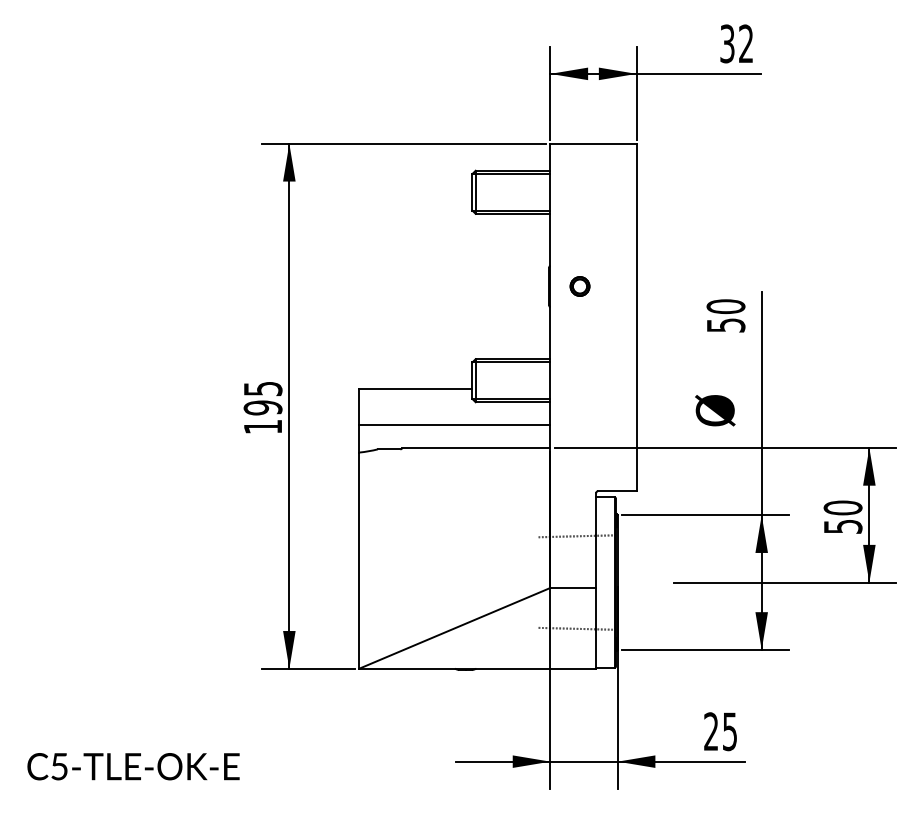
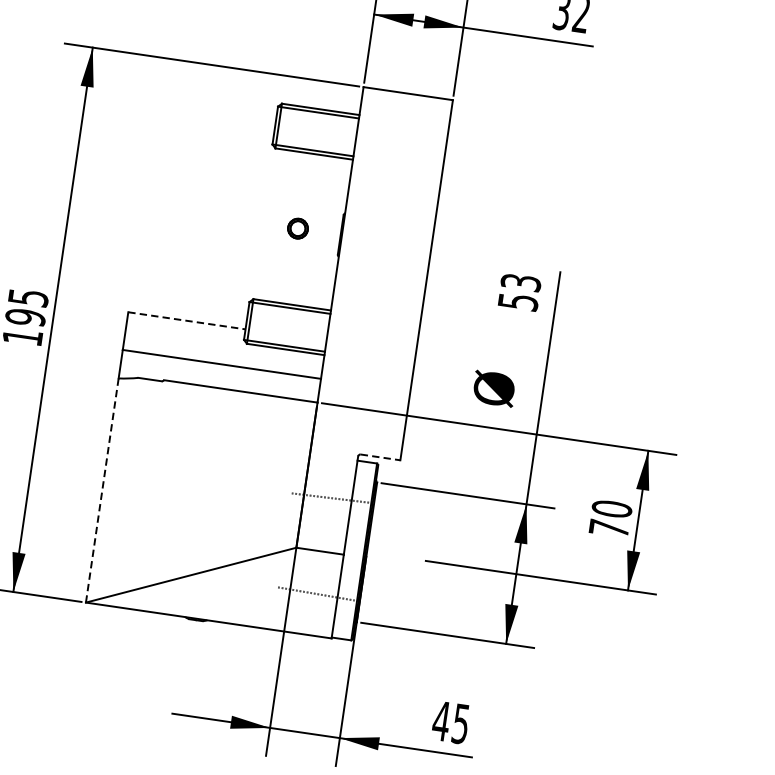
part: (579, 286) -> (297, 228), moved
text: (725, 306) -> (520, 282), 50 -> 53
line: (415, 388) -> (186, 320), solid -> dashed
line: (617, 491) -> (380, 457), solid -> dashed
text: (843, 526) -> (609, 528), 50 -> 70
line: (359, 560) -> (102, 490), solid -> dashed
text: (711, 731) -> (441, 721), 25 -> 45

